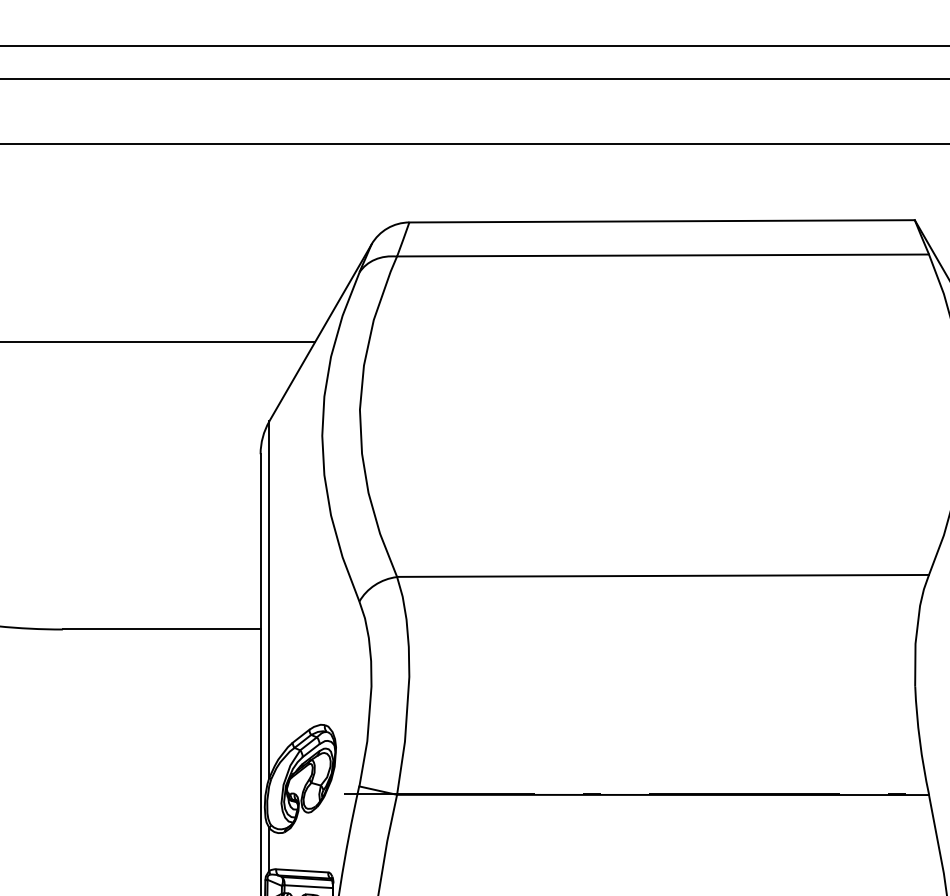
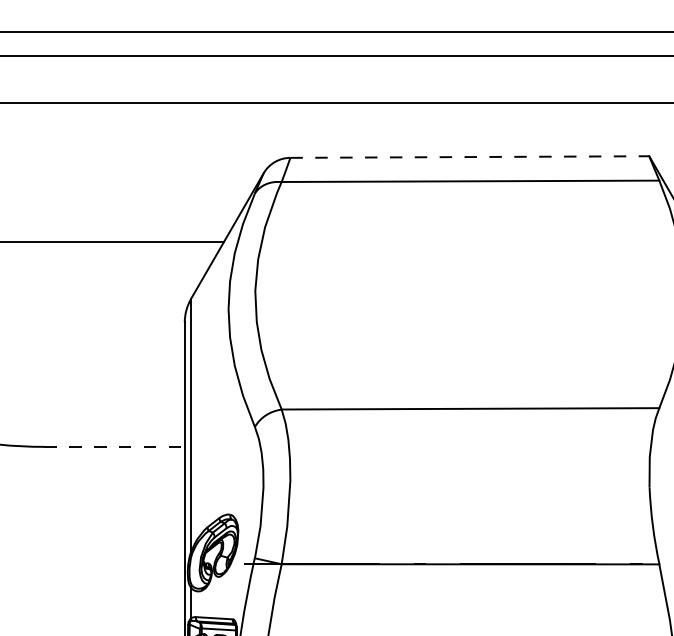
line: (662, 221) -> (470, 157), solid -> dashed
line: (161, 629) -> (114, 446), solid -> dashed

